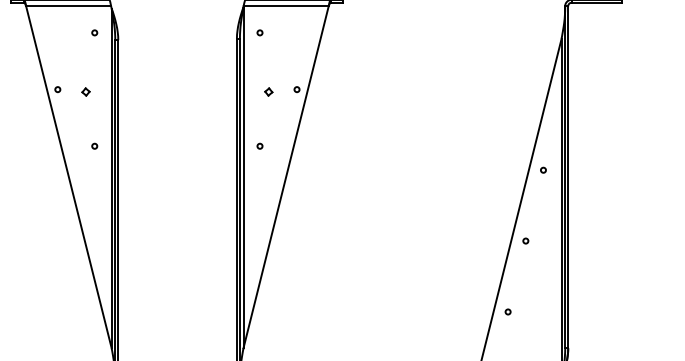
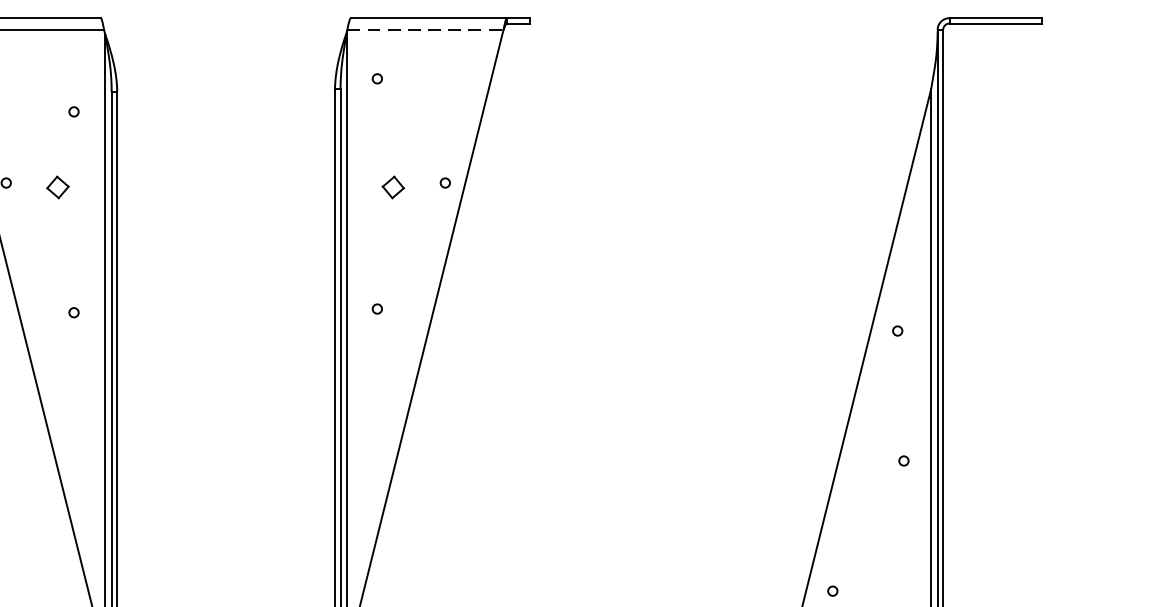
line: (286, 6) -> (426, 30), solid -> dashed
circle: (94, 32) -> (73, 111), moved
part: (85, 91) -> (57, 186), size x1.6
part: (268, 91) -> (392, 186), size x1.6
circle: (94, 145) -> (73, 311), moved
circle: (259, 145) -> (376, 307), moved
circle: (525, 240) -> (903, 459), moved

